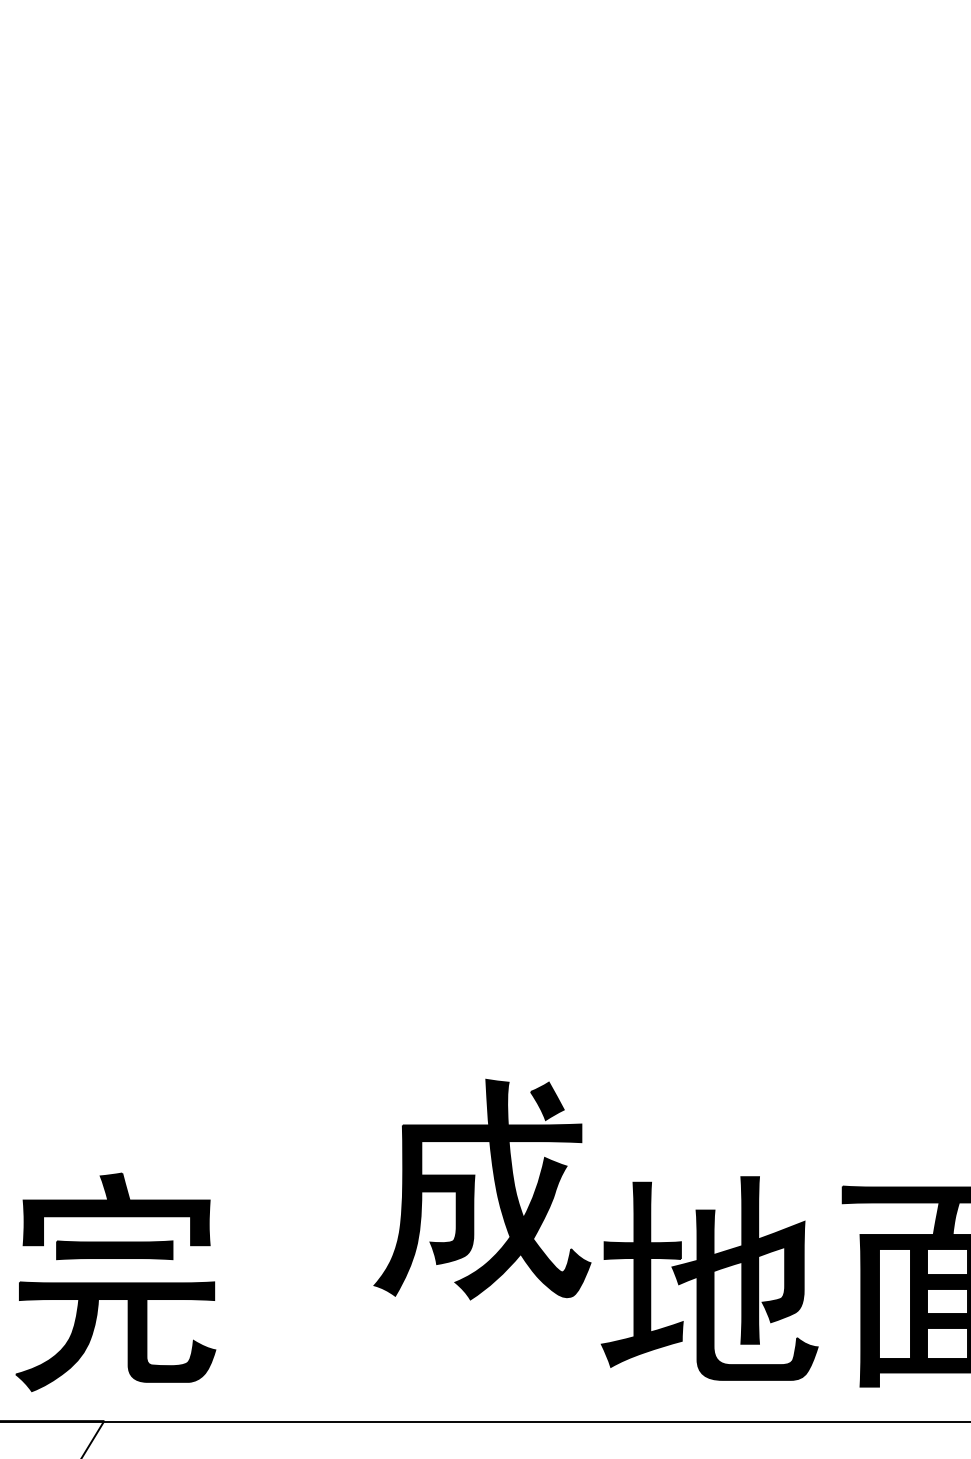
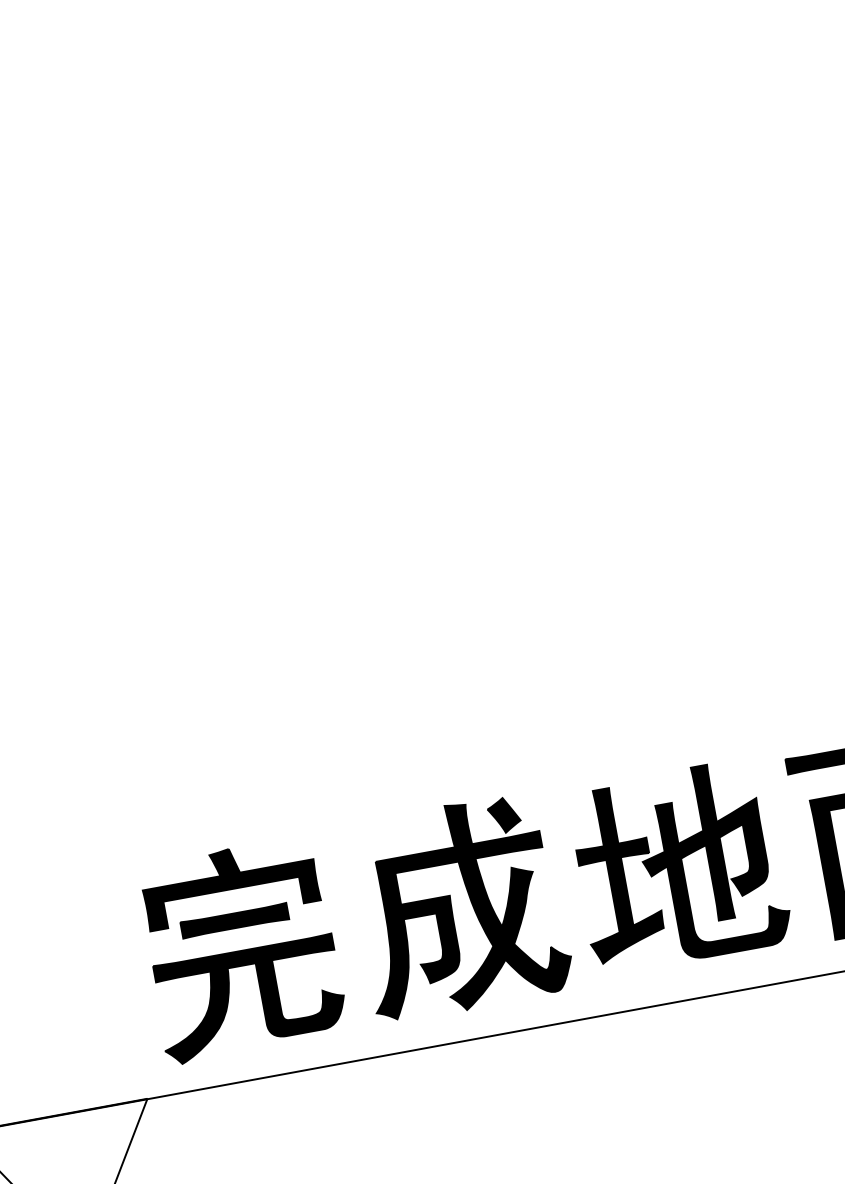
part: (474, 1189) -> (452, 908), moved
part: (115, 1282) -> (240, 950), moved

